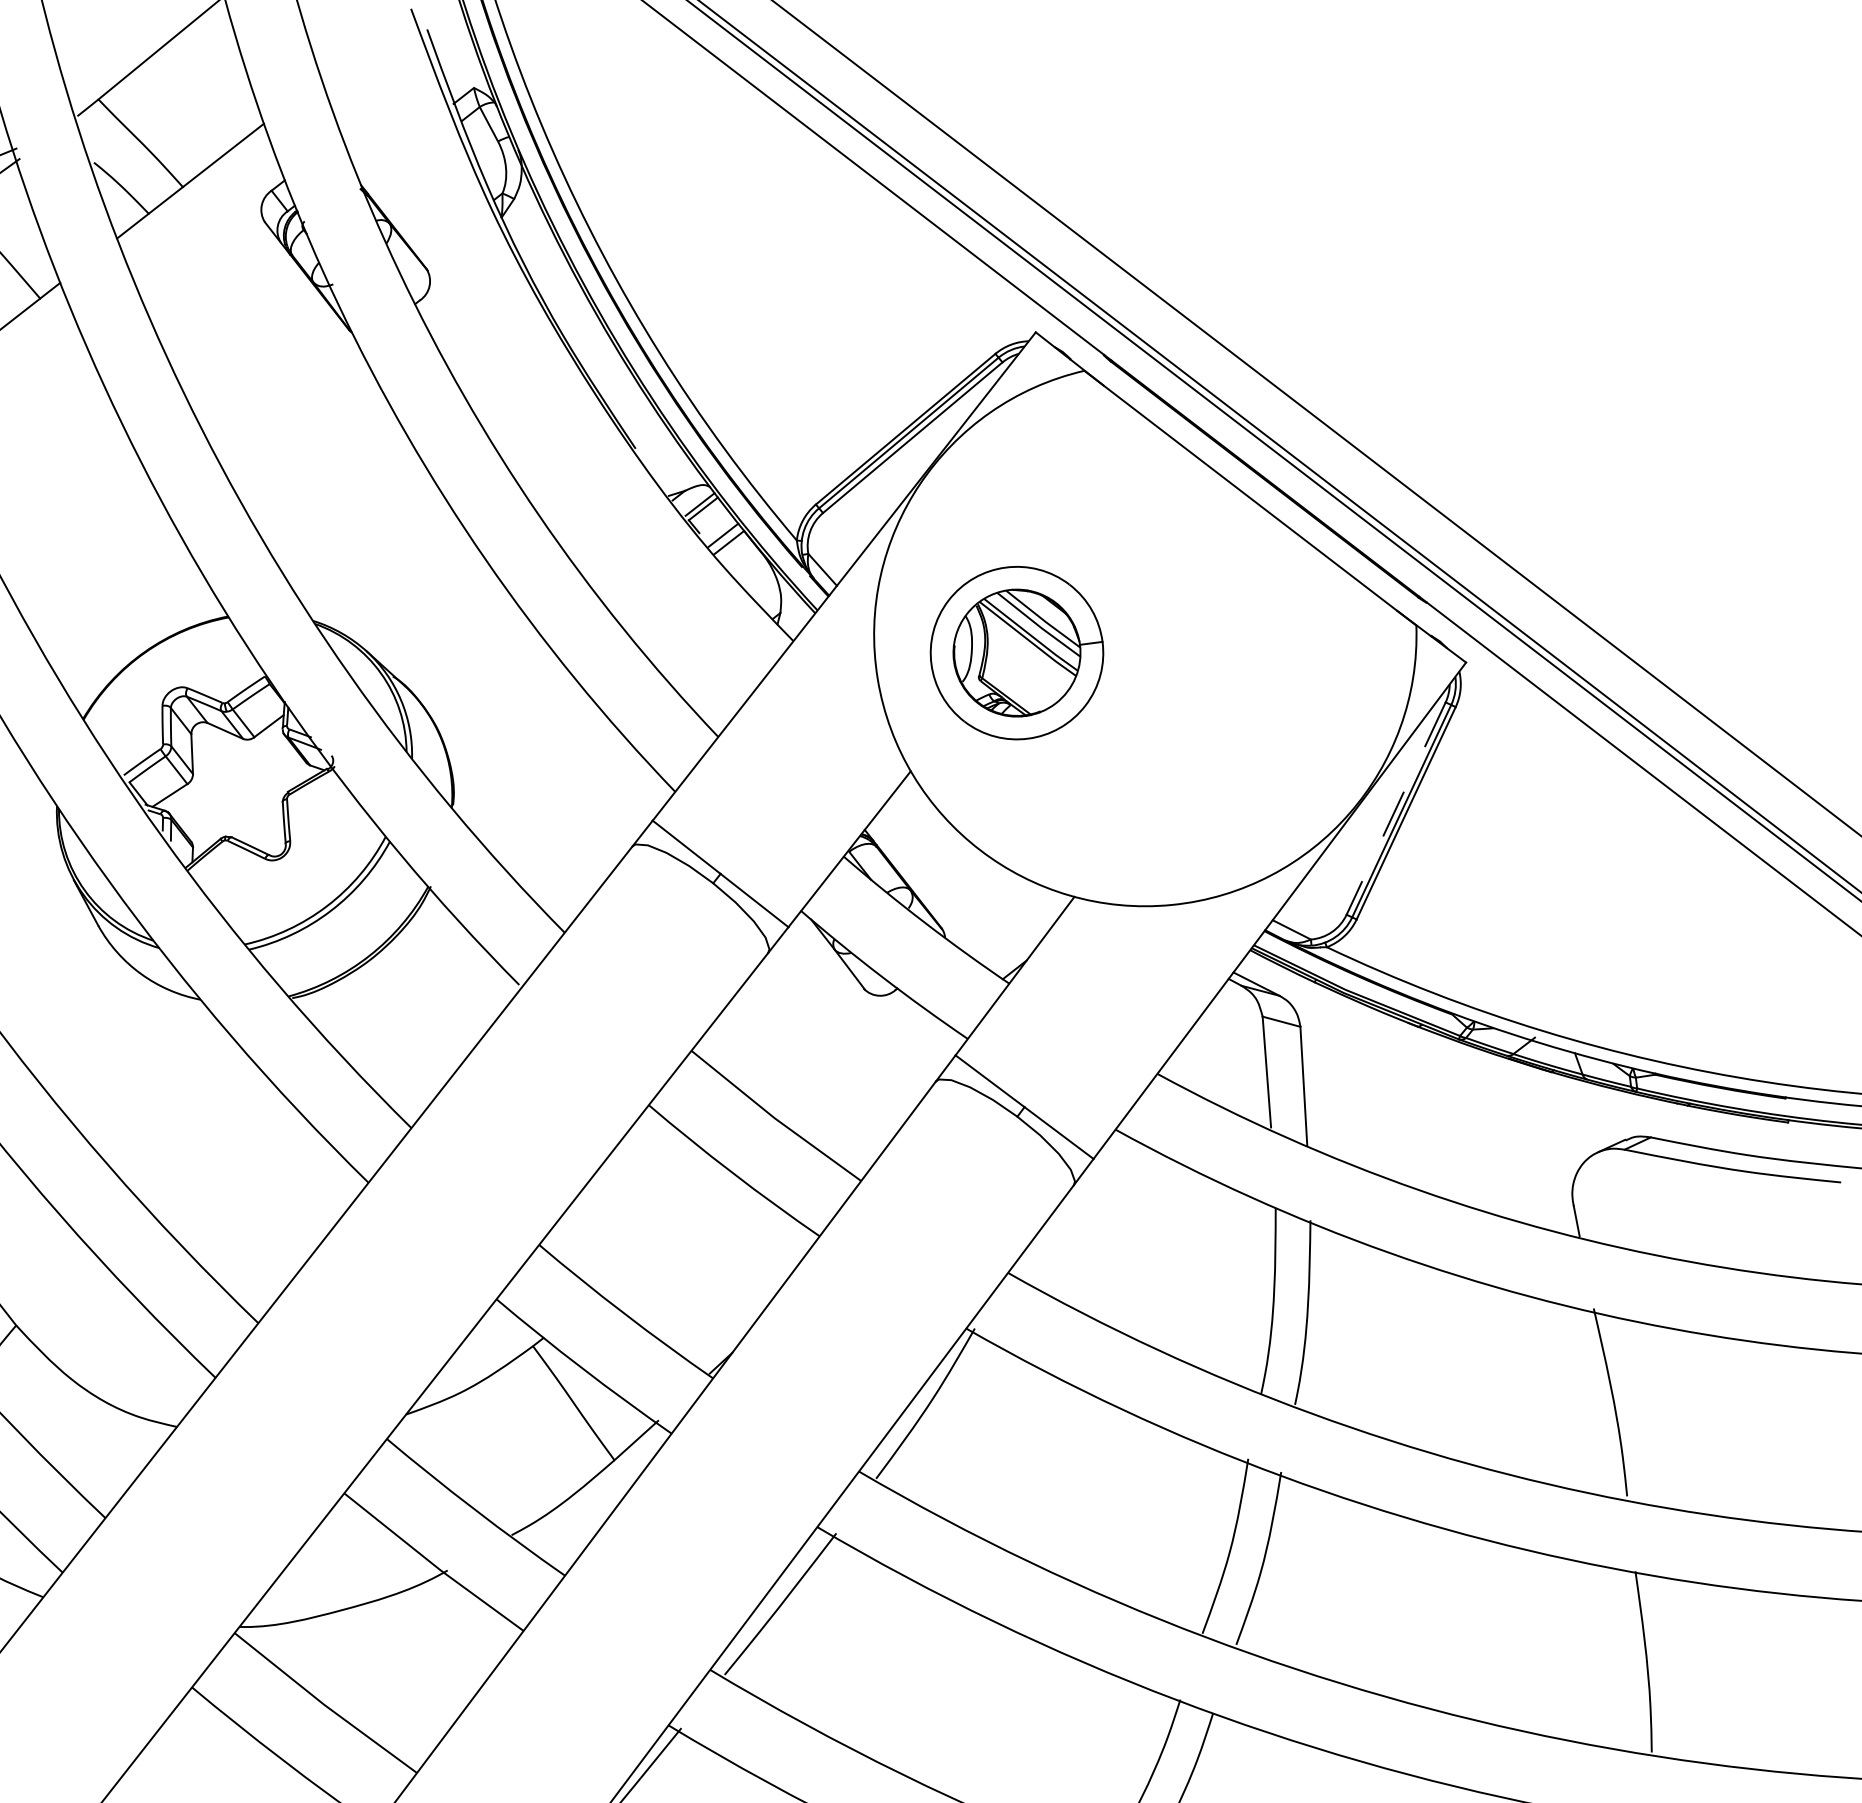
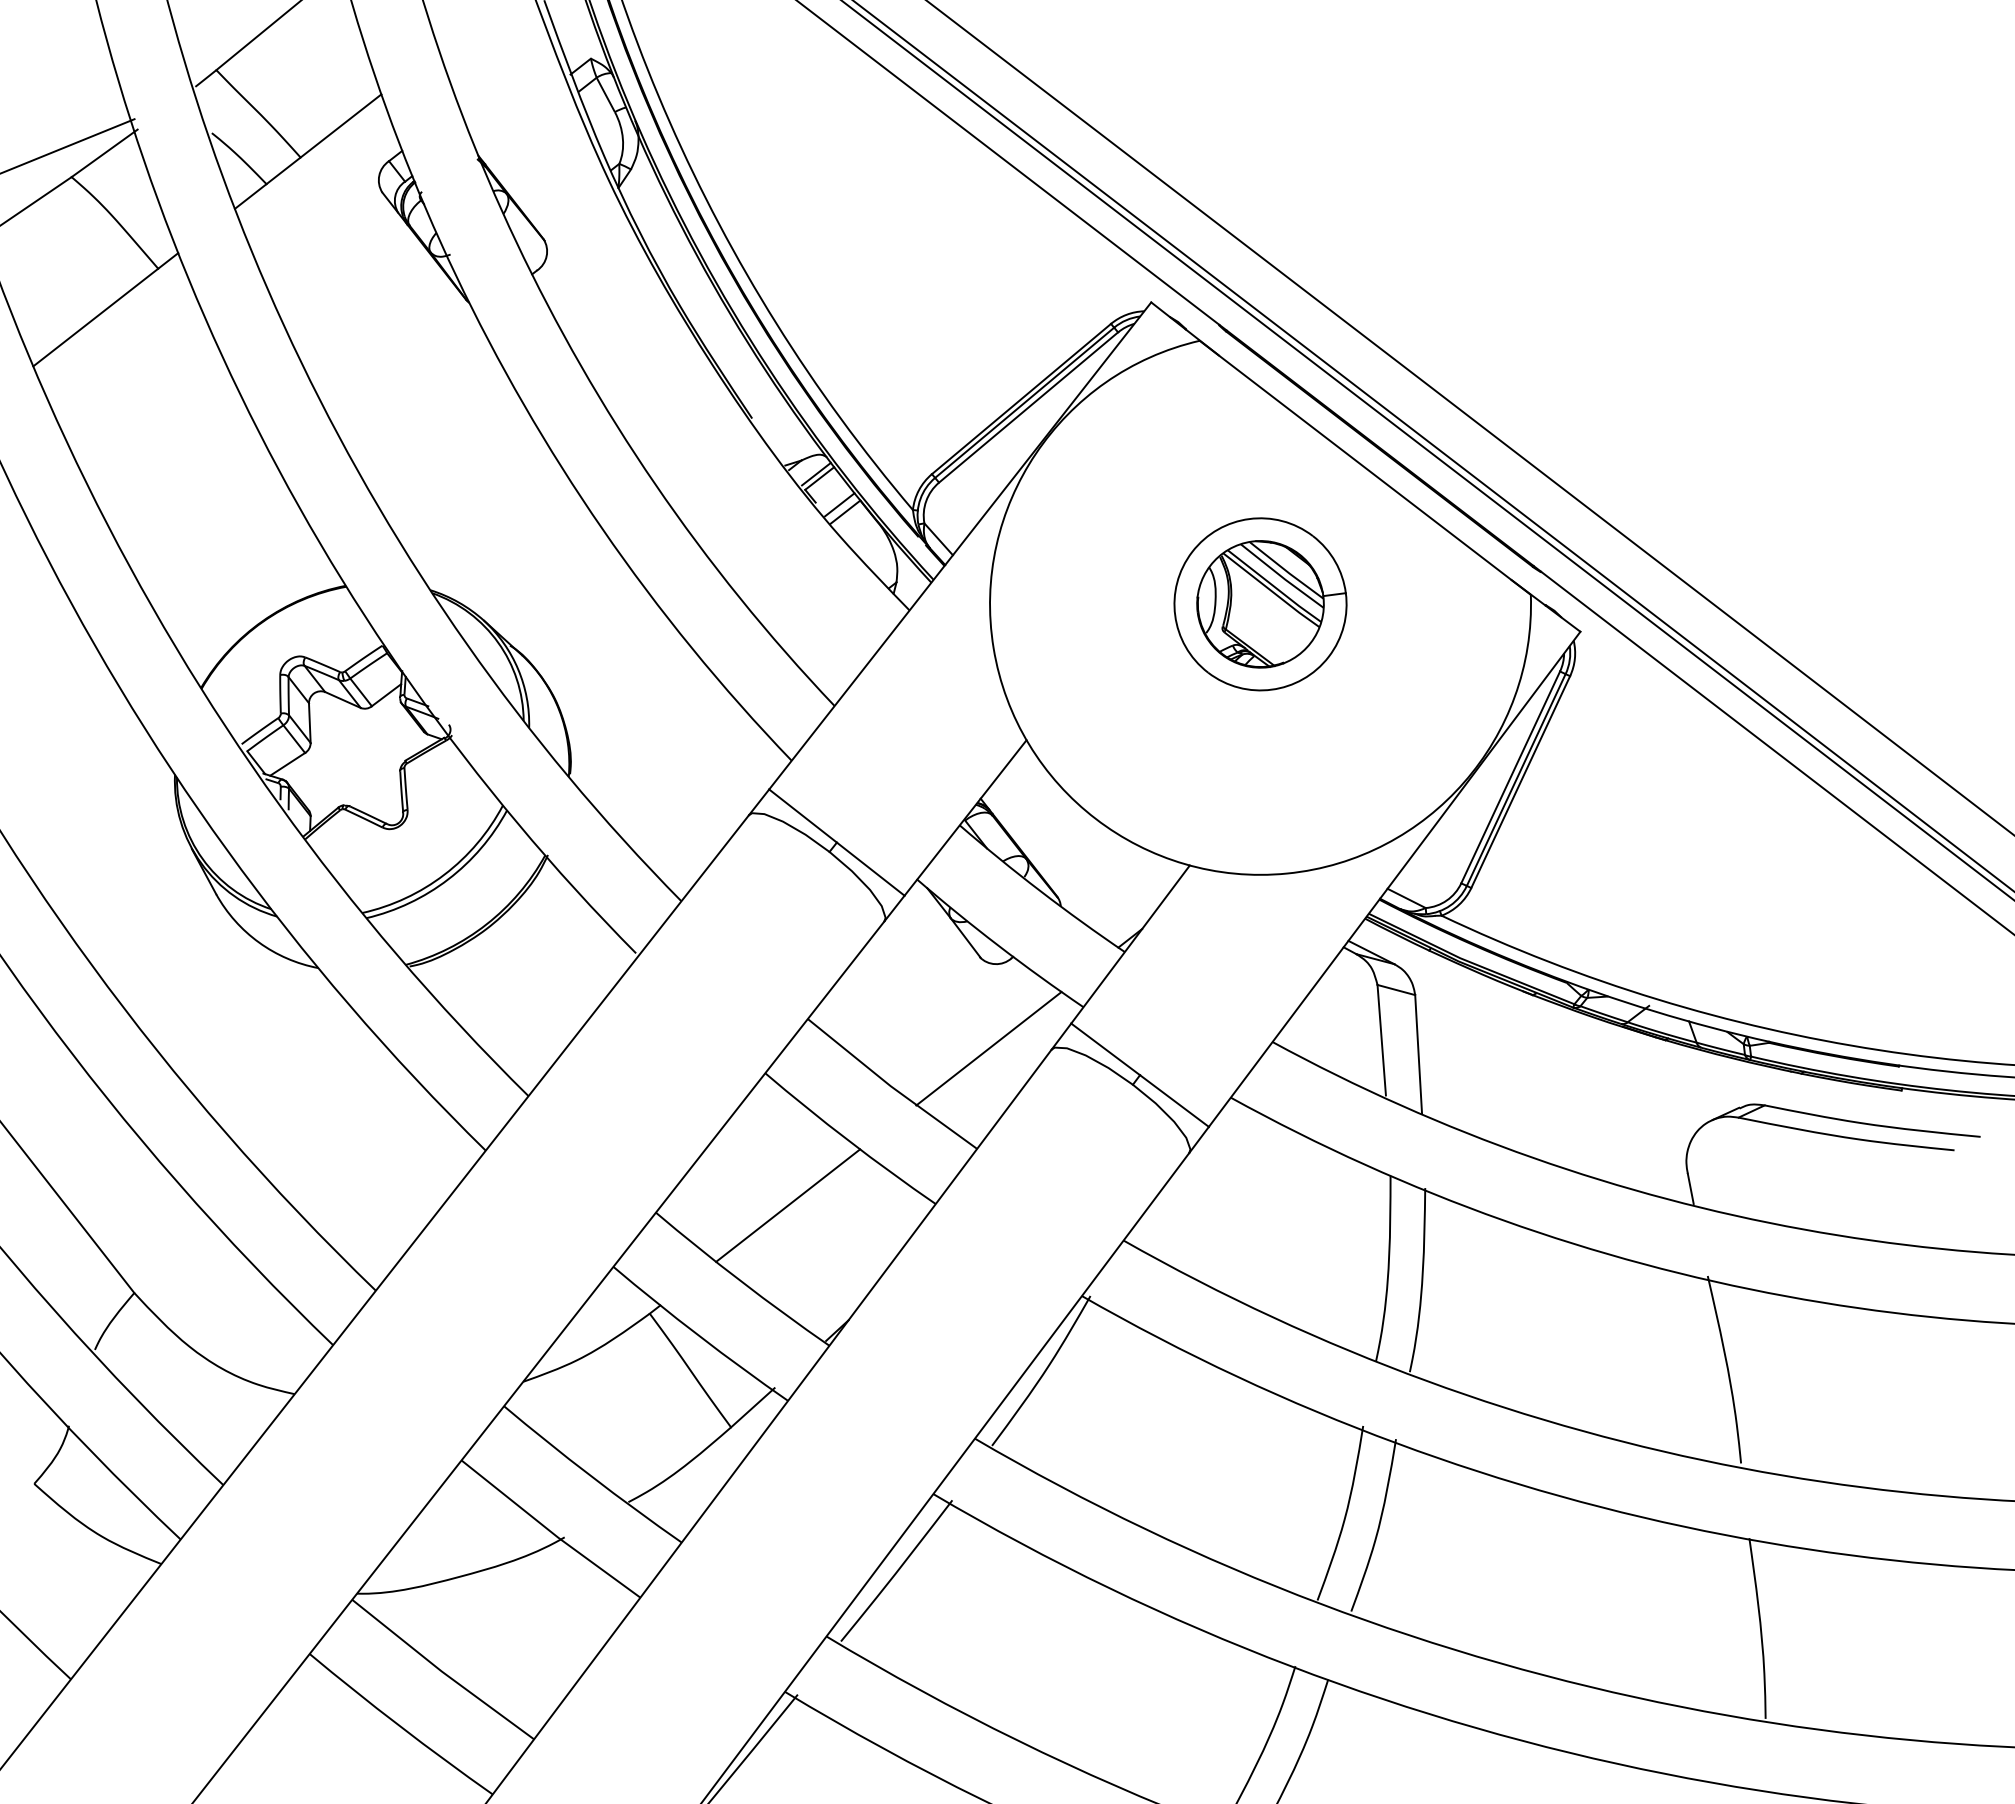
part: (1016, 653) -> (1260, 604), moved
line: (1395, 808) -> (1510, 777), dashed -> solid
line: (872, 1080) -> (988, 1048), added
line: (672, 1237) -> (788, 1205), added

